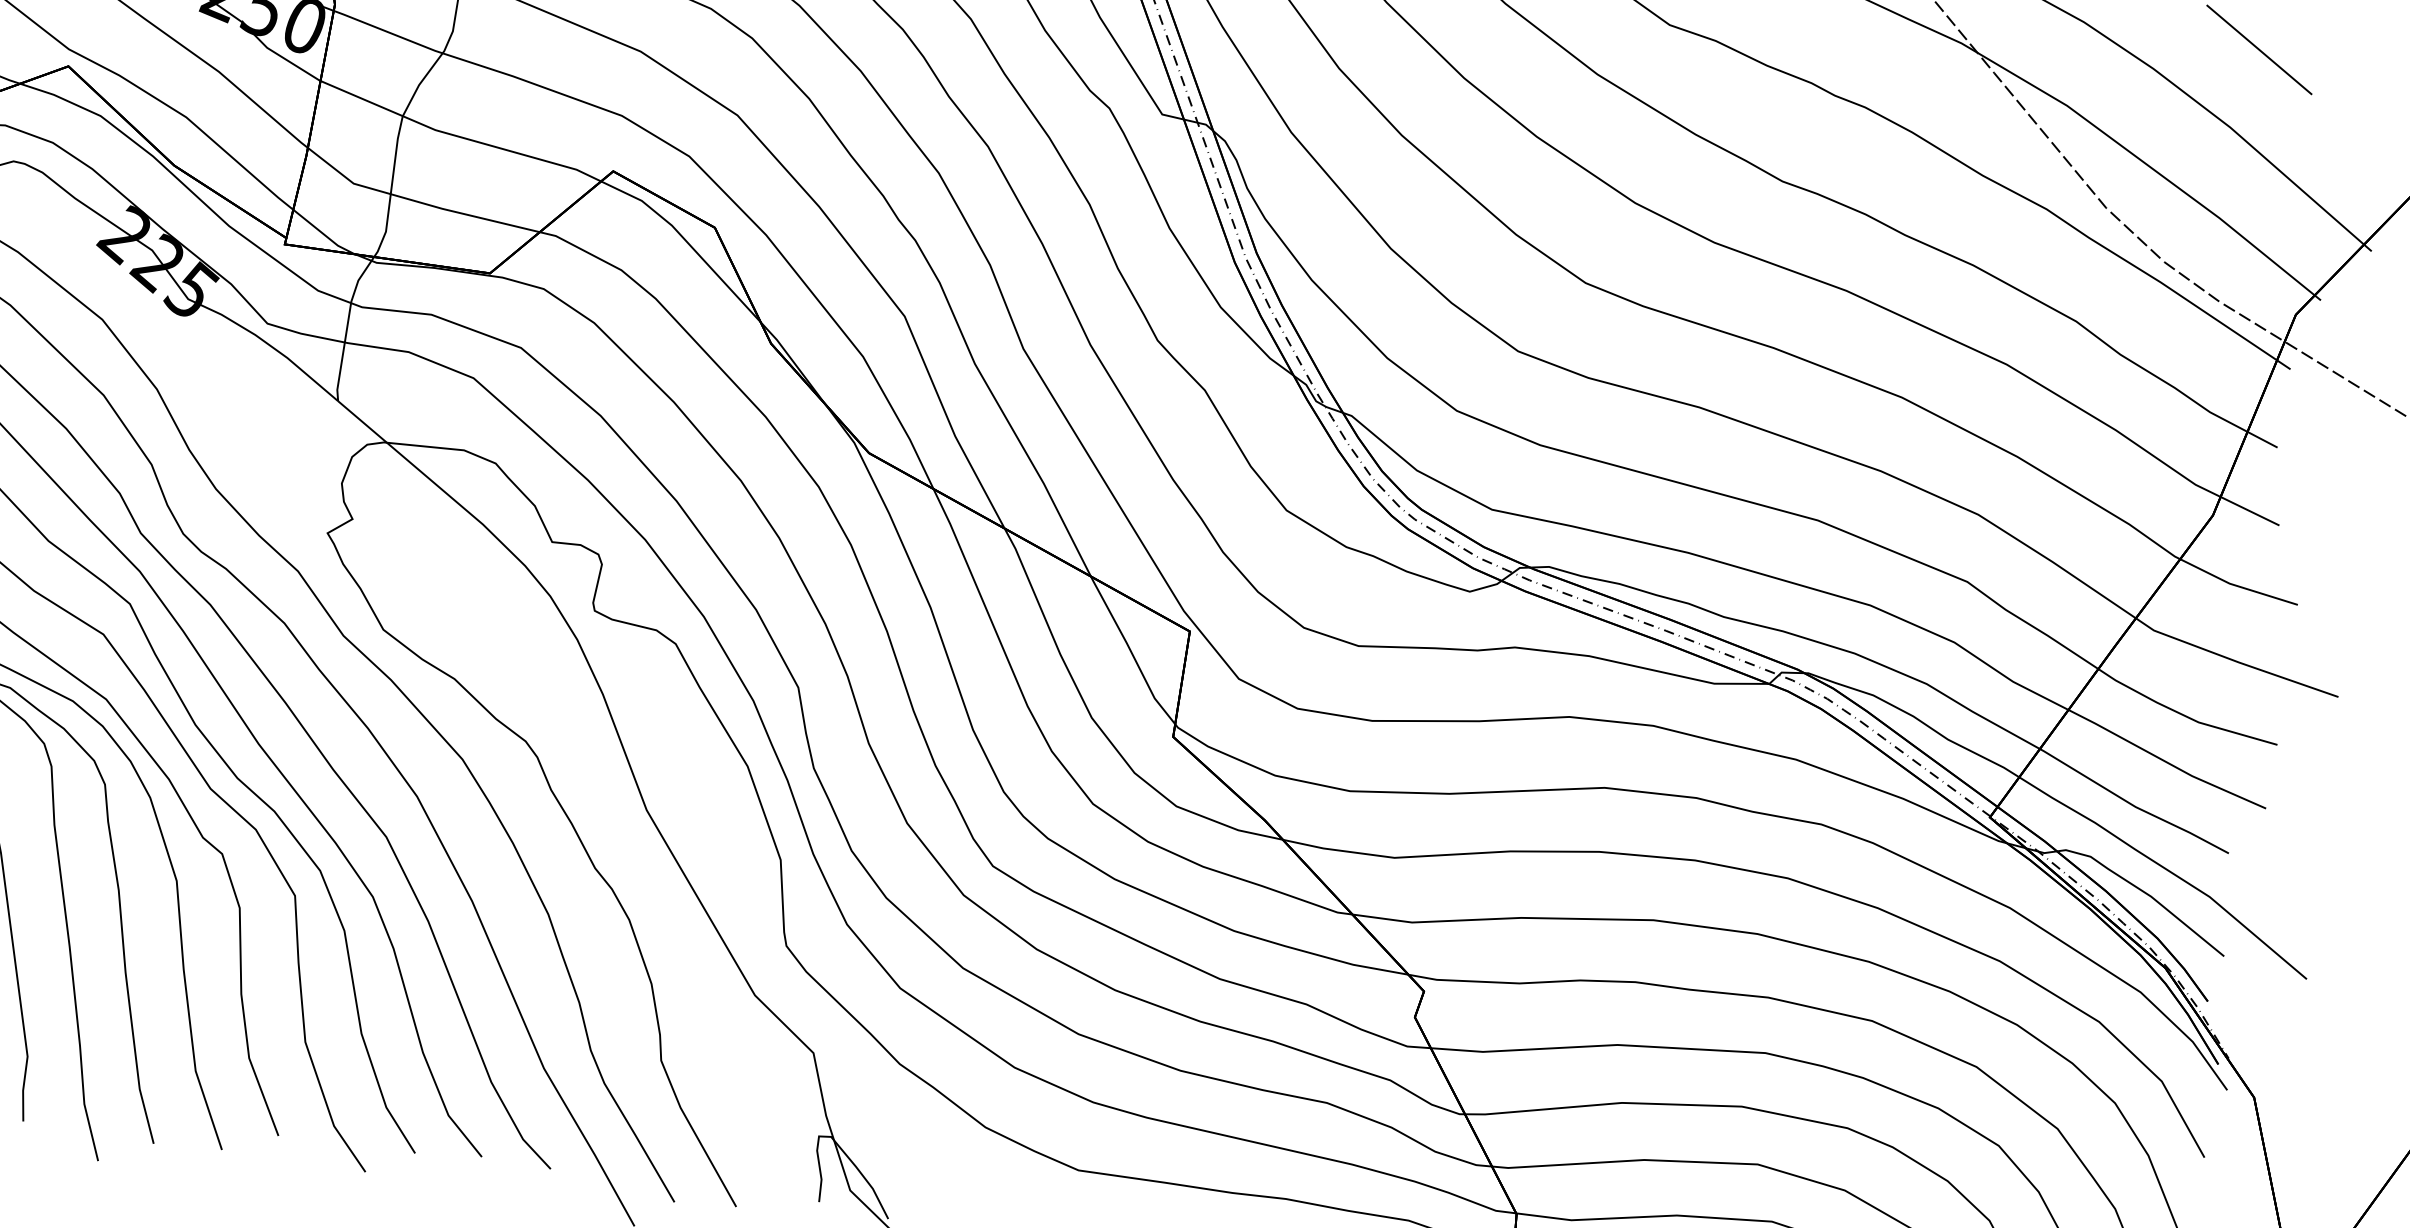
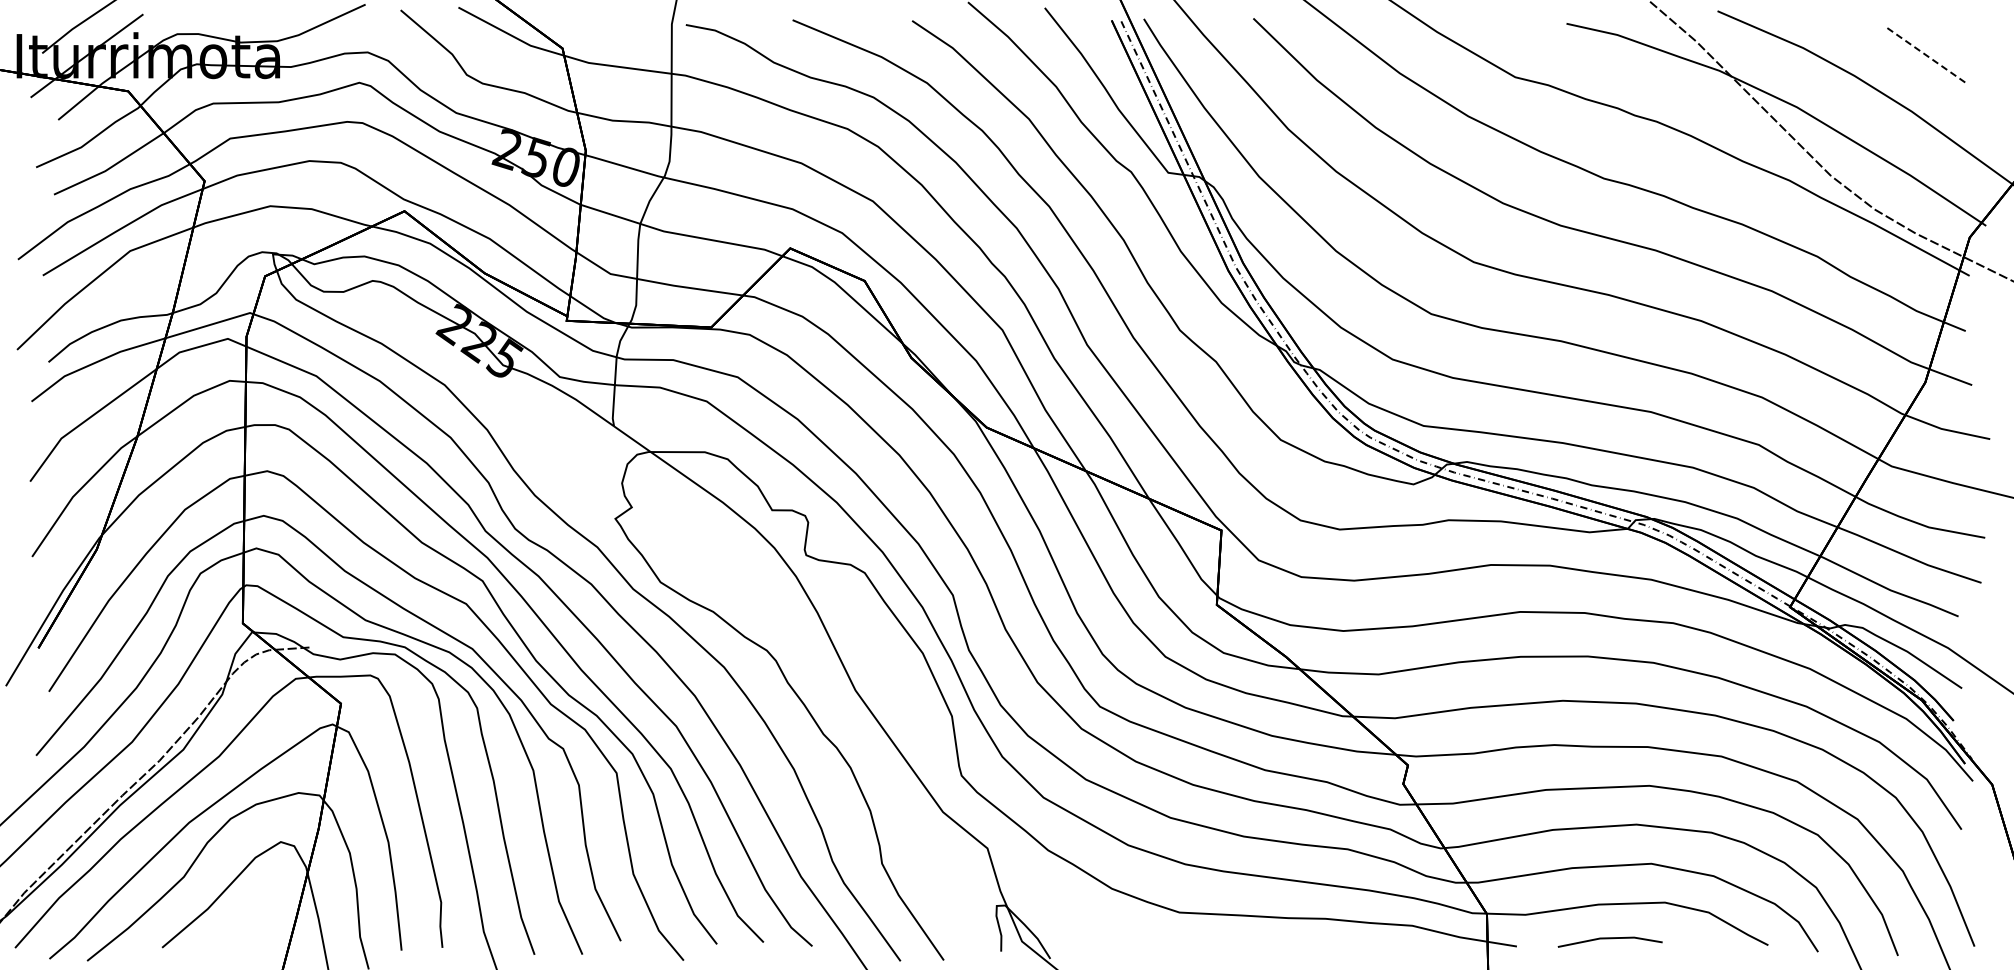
line: (2260, 51) -> (1927, 56), solid -> dashed

